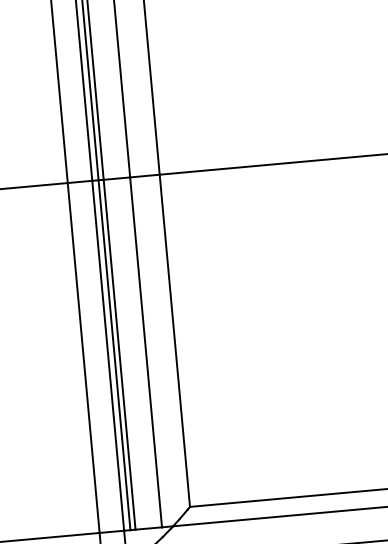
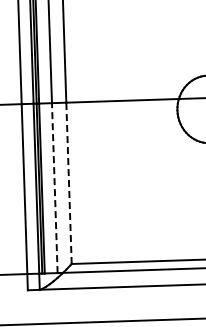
line: (175, 341) -> (69, 183), solid -> dashed
line: (145, 353) -> (54, 188), solid -> dashed

